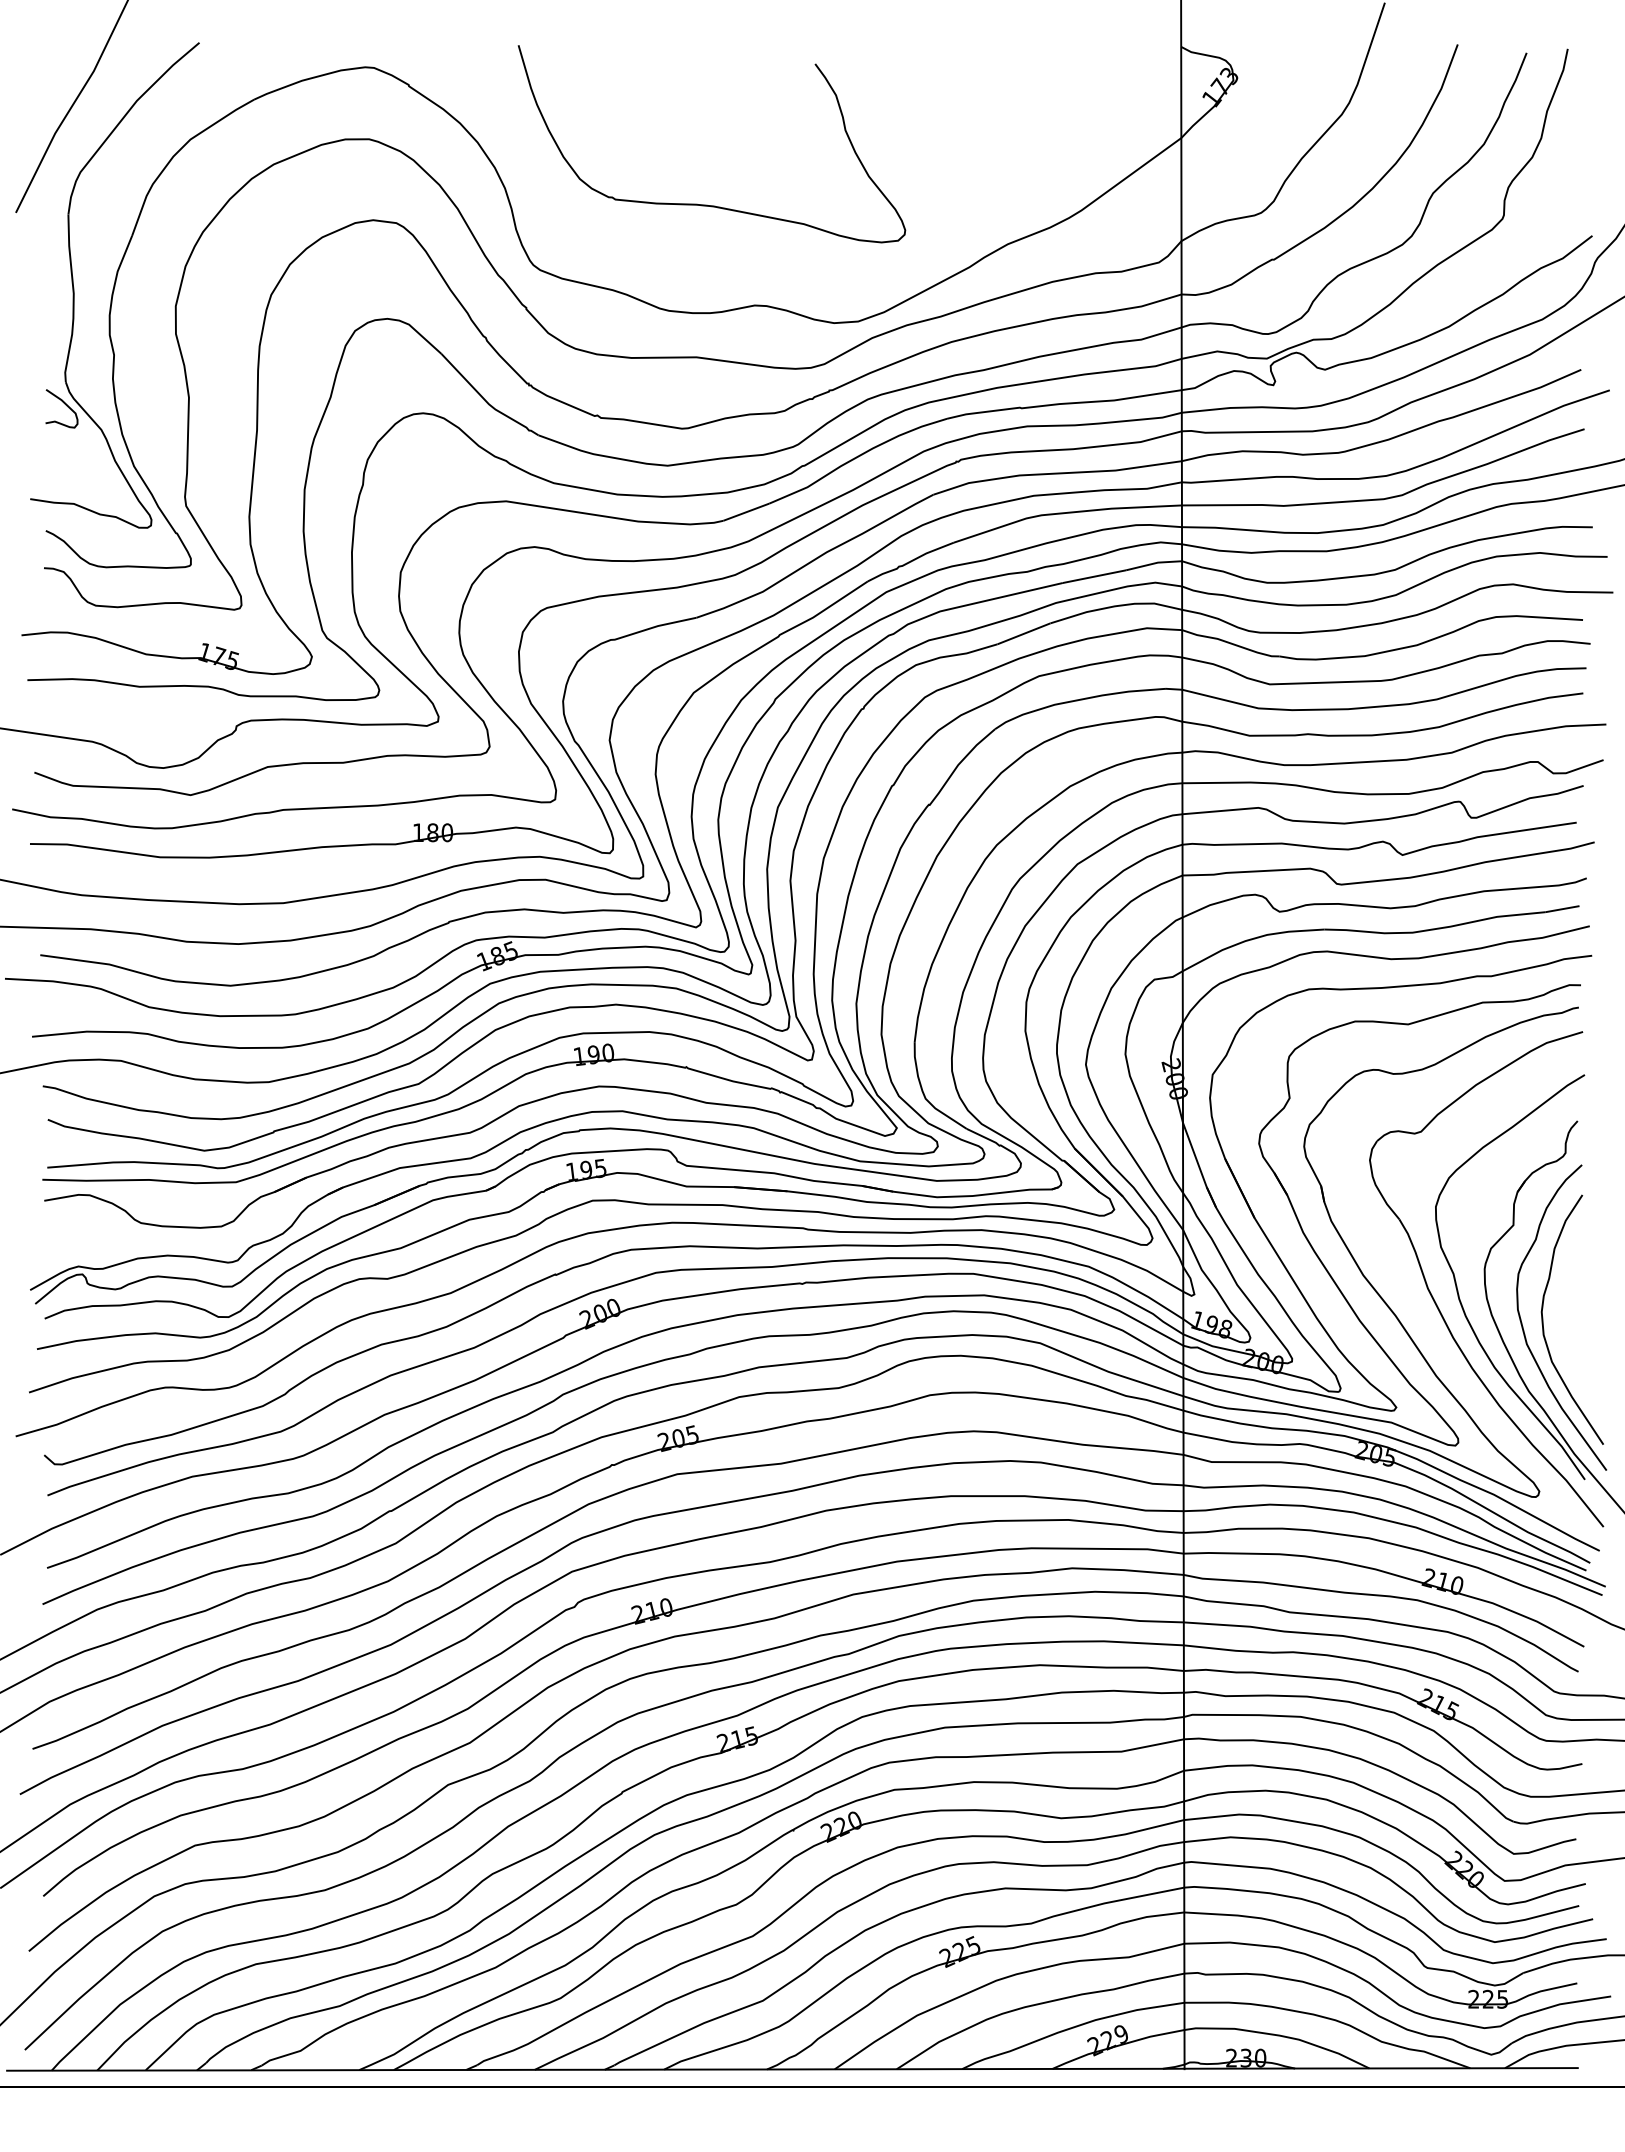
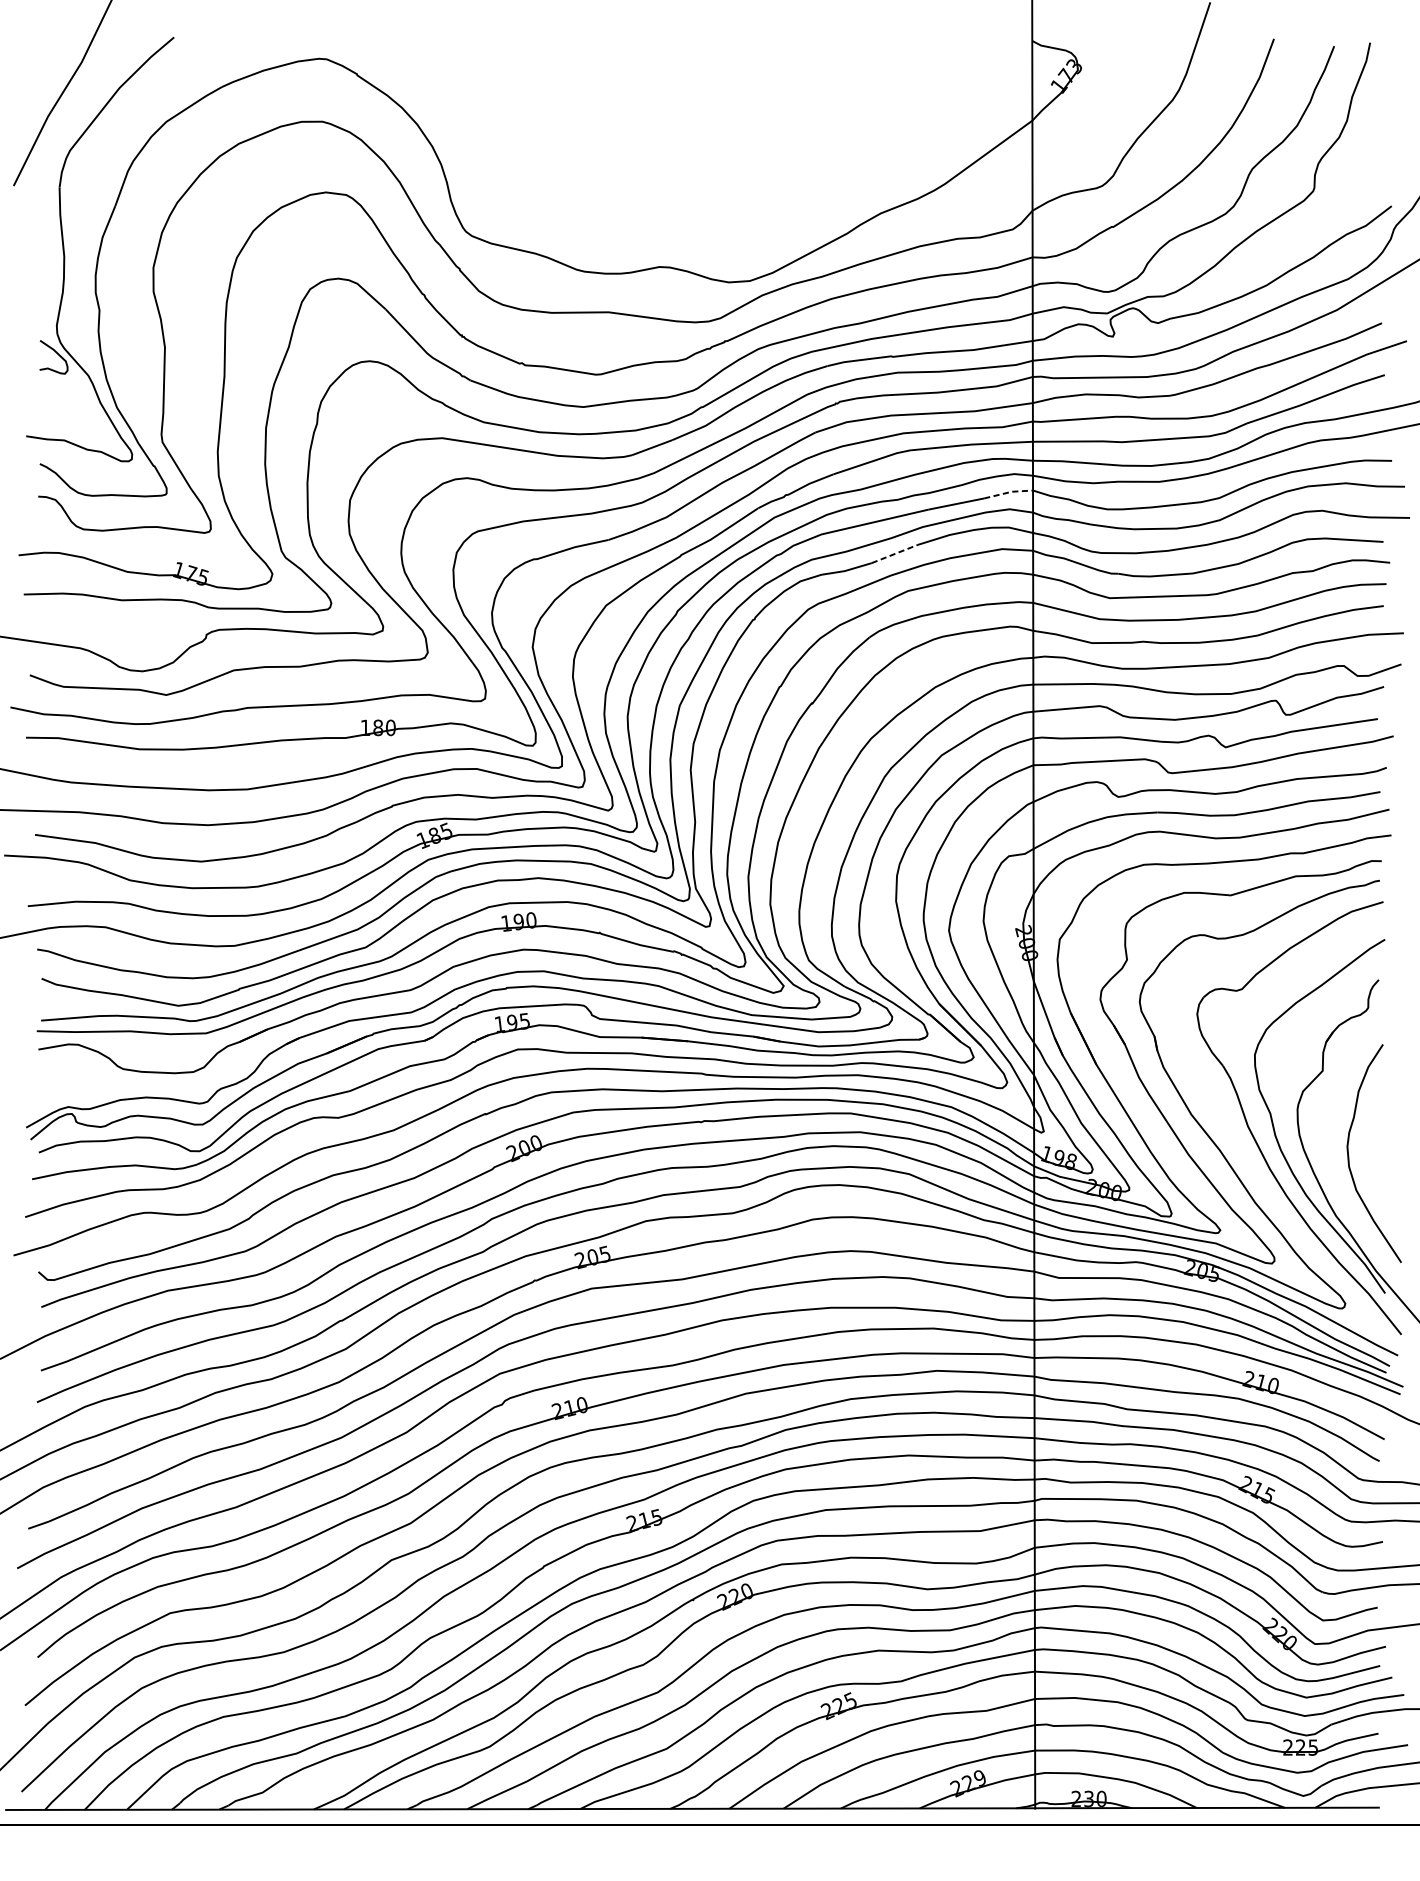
curve: (707, 204) -> (618, 178), removed
line: (1155, 563) -> (1009, 492), solid -> dashed
line: (1024, 633) -> (895, 553), solid -> dashed
curve: (1523, 1326) -> (1331, 1159), removed

